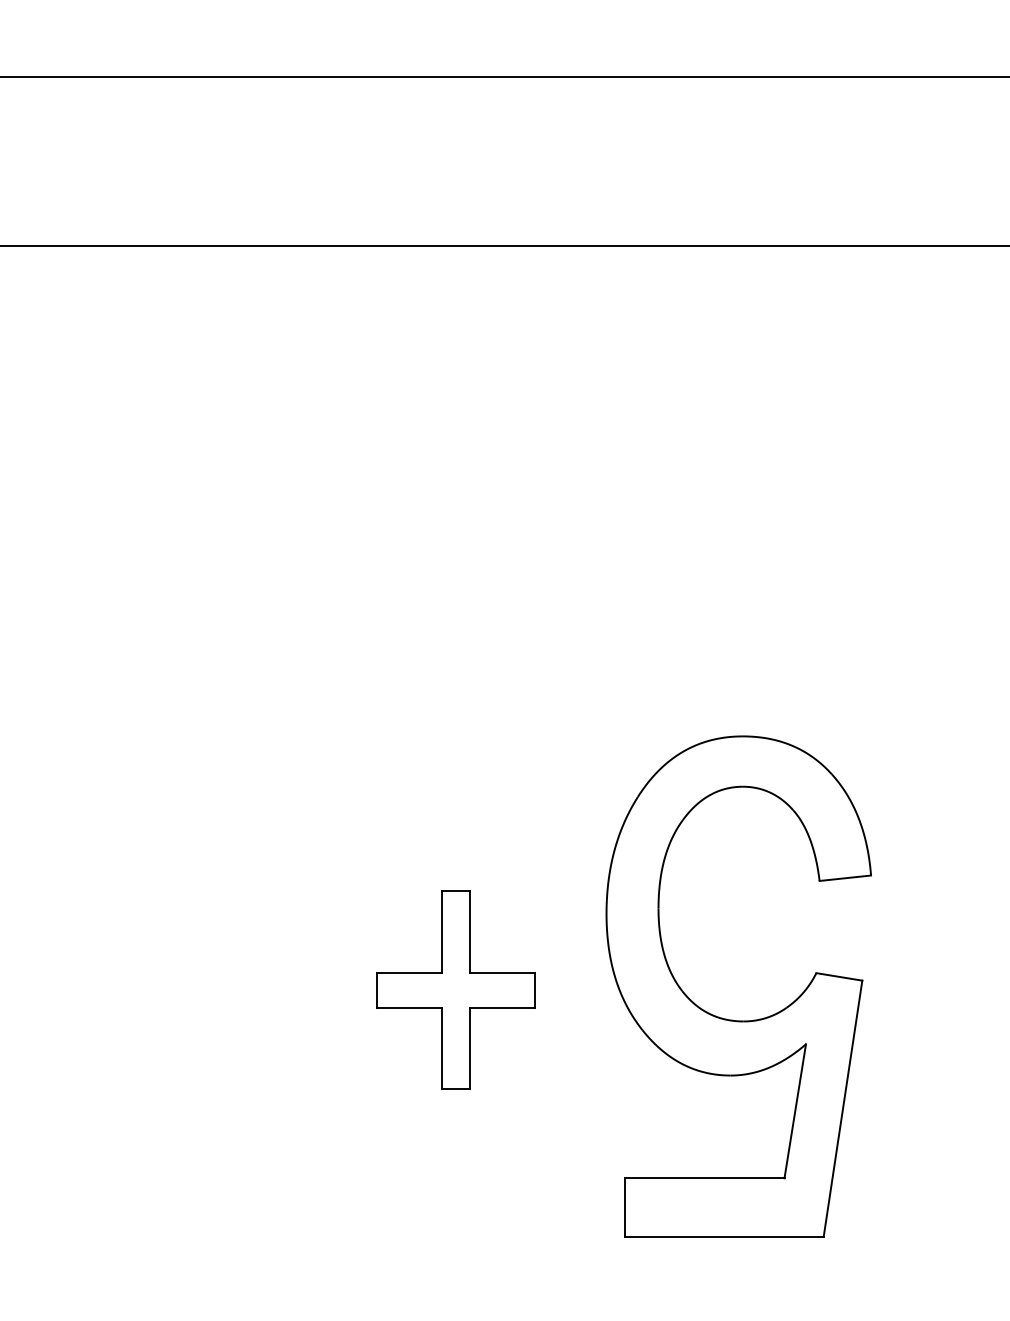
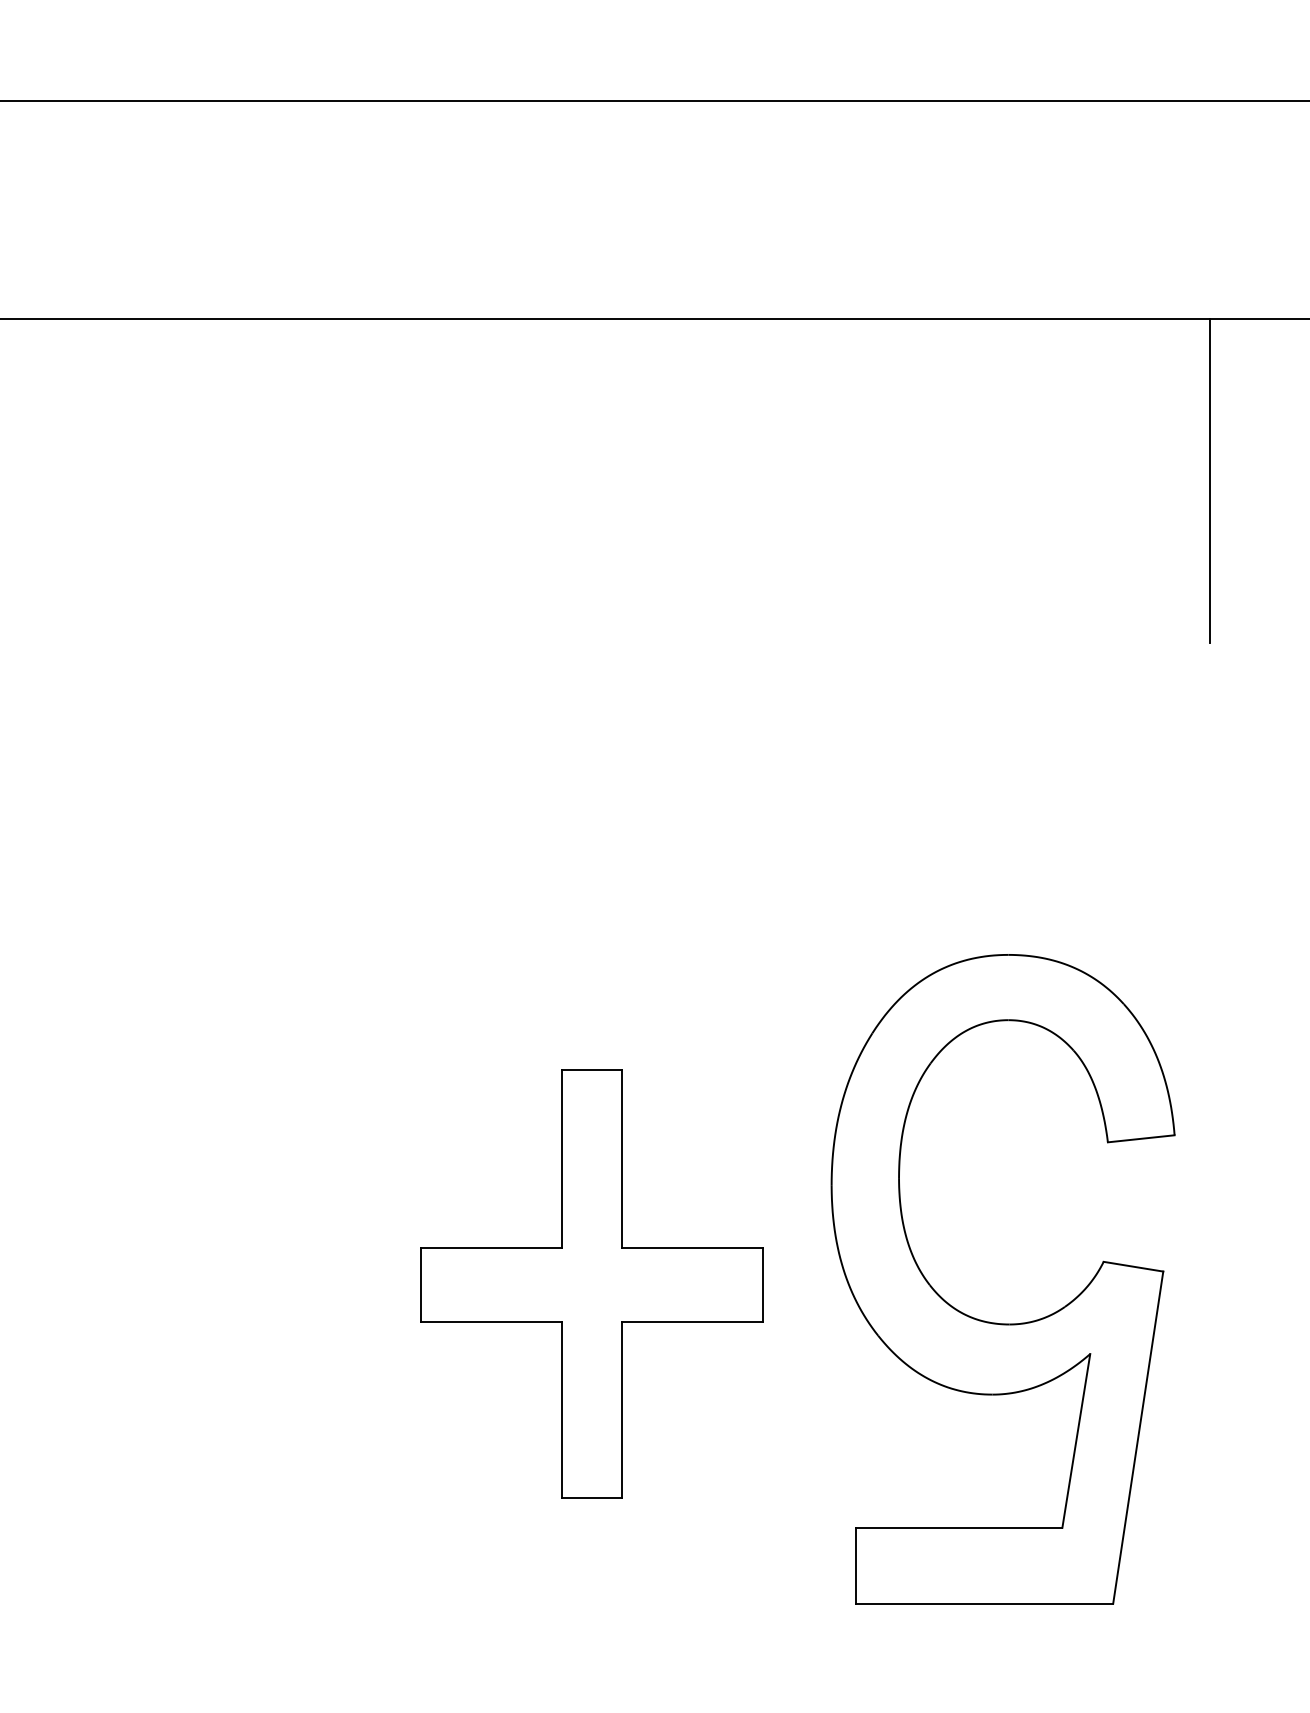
line: (933, 370) -> (1210, 480), added
part: (456, 989) -> (591, 1283), size x1.67
part: (733, 1019) -> (996, 1322), moved

